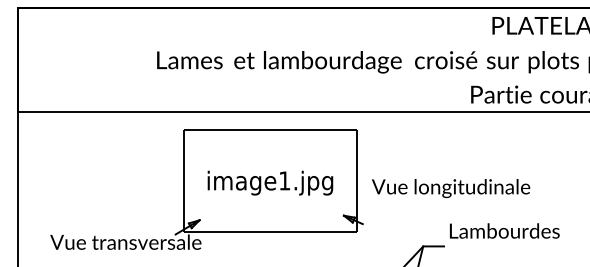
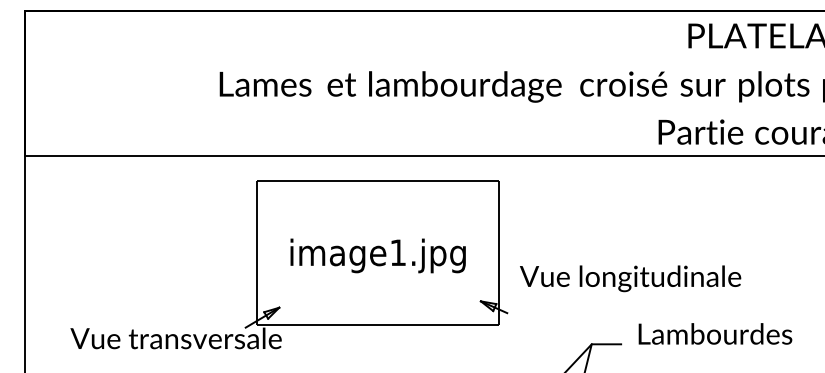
text: (451, 188) -> (631, 278), moved
text: (504, 230) -> (715, 333), moved

